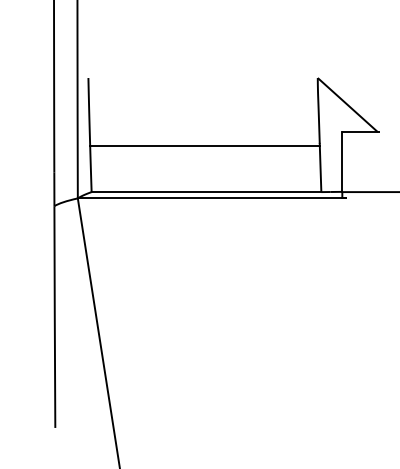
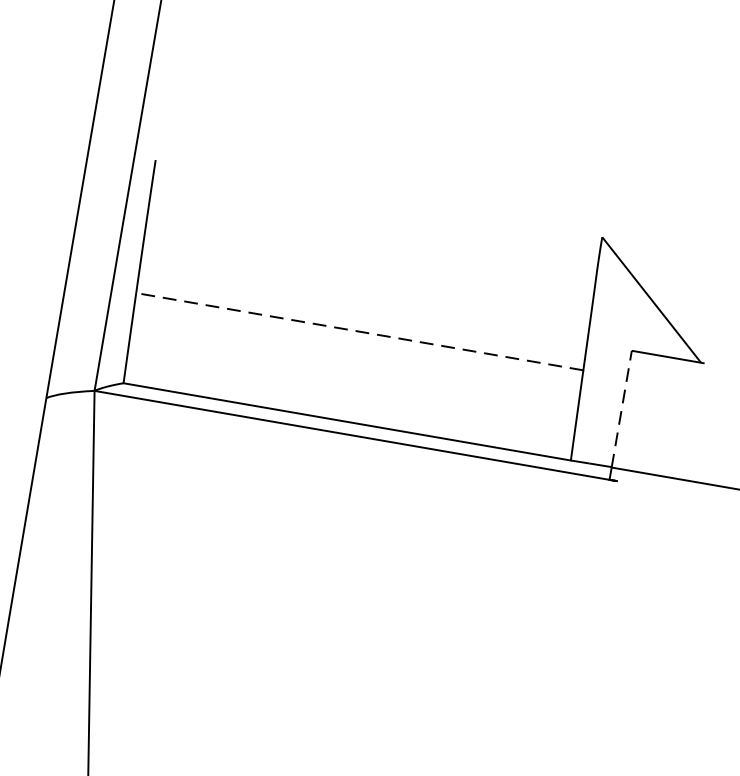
line: (205, 146) -> (360, 332), solid -> dashed
line: (342, 162) -> (621, 409), solid -> dashed

